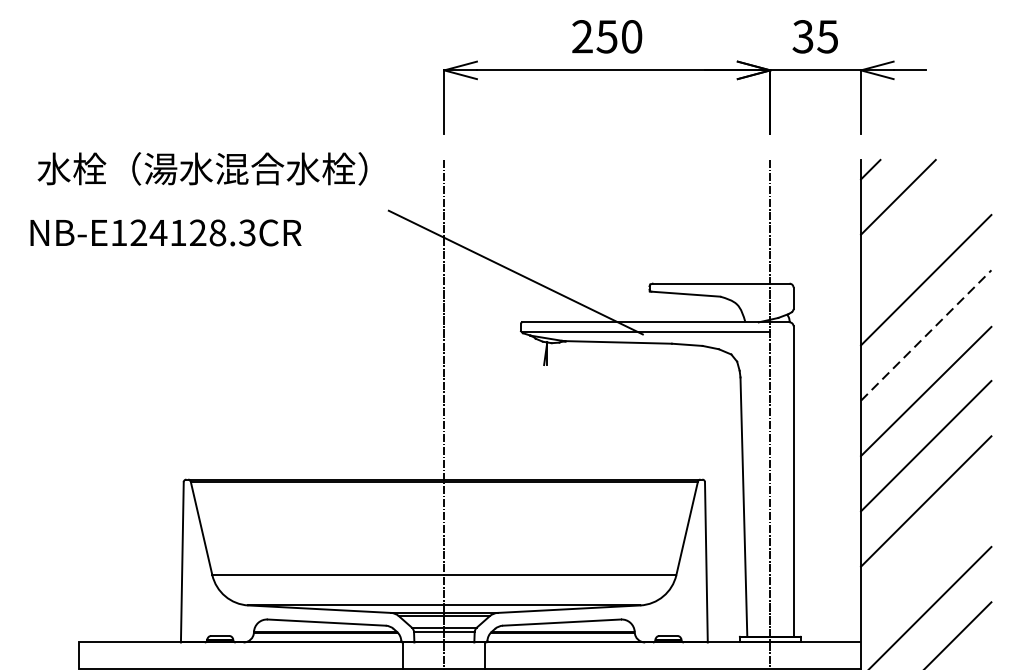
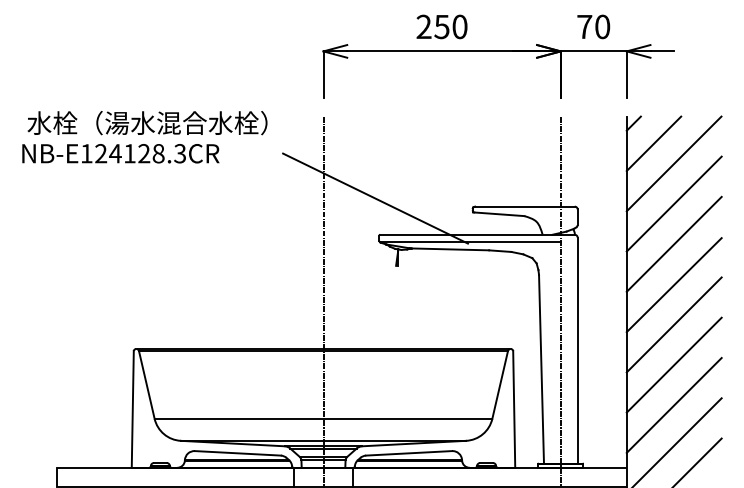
text: (815, 36) -> (593, 26), 35 -> 70
line: (925, 224) -> (673, 163), added
text: (165, 232) -> (120, 153), moved
line: (926, 335) -> (674, 244), dashed -> solid
line: (925, 556) -> (673, 405), added

